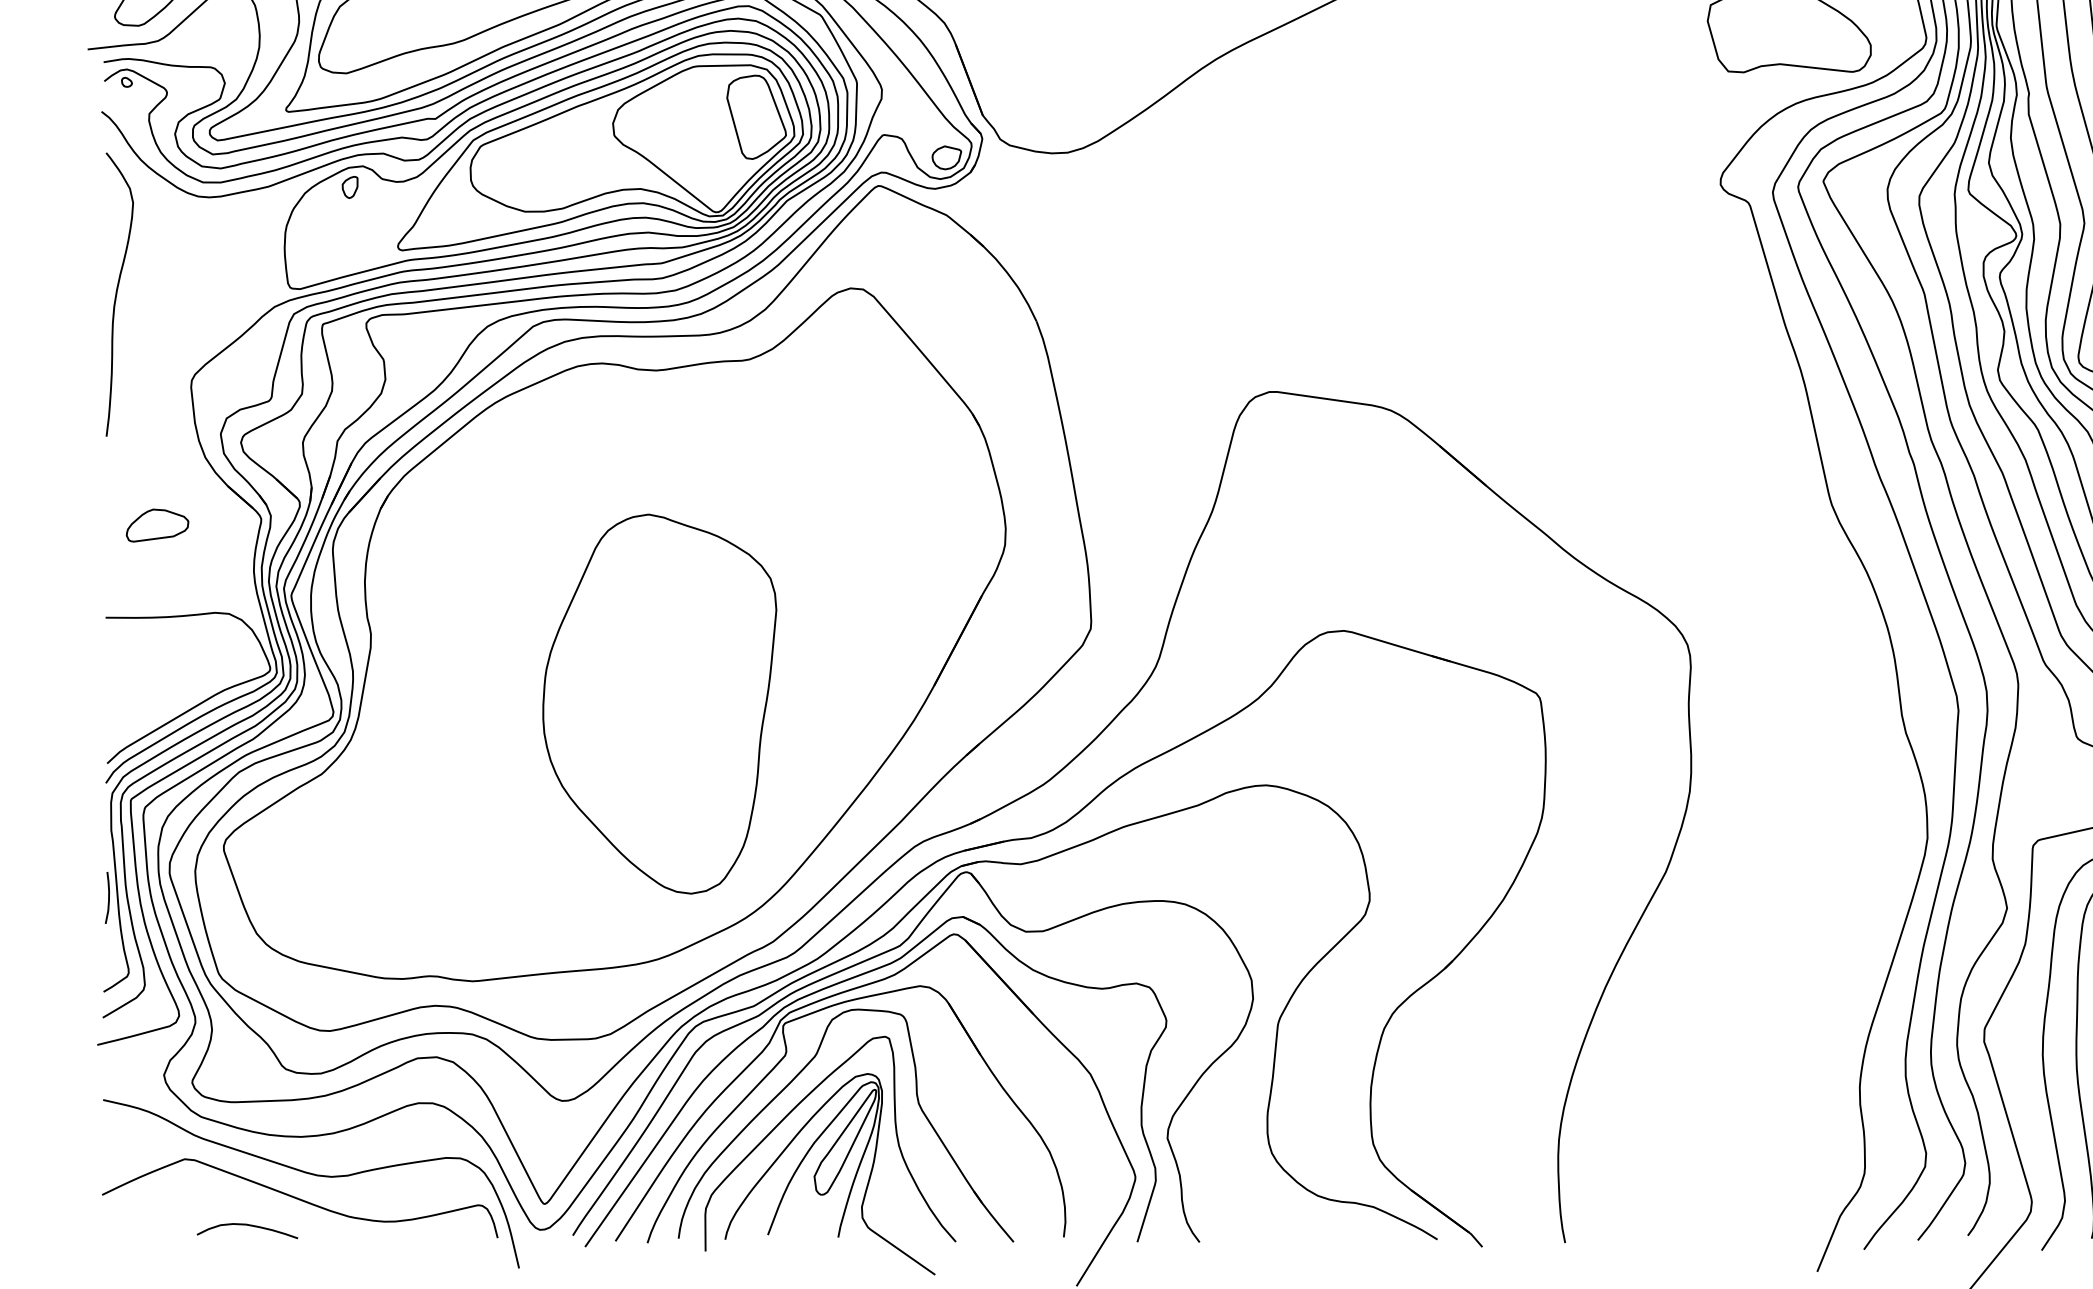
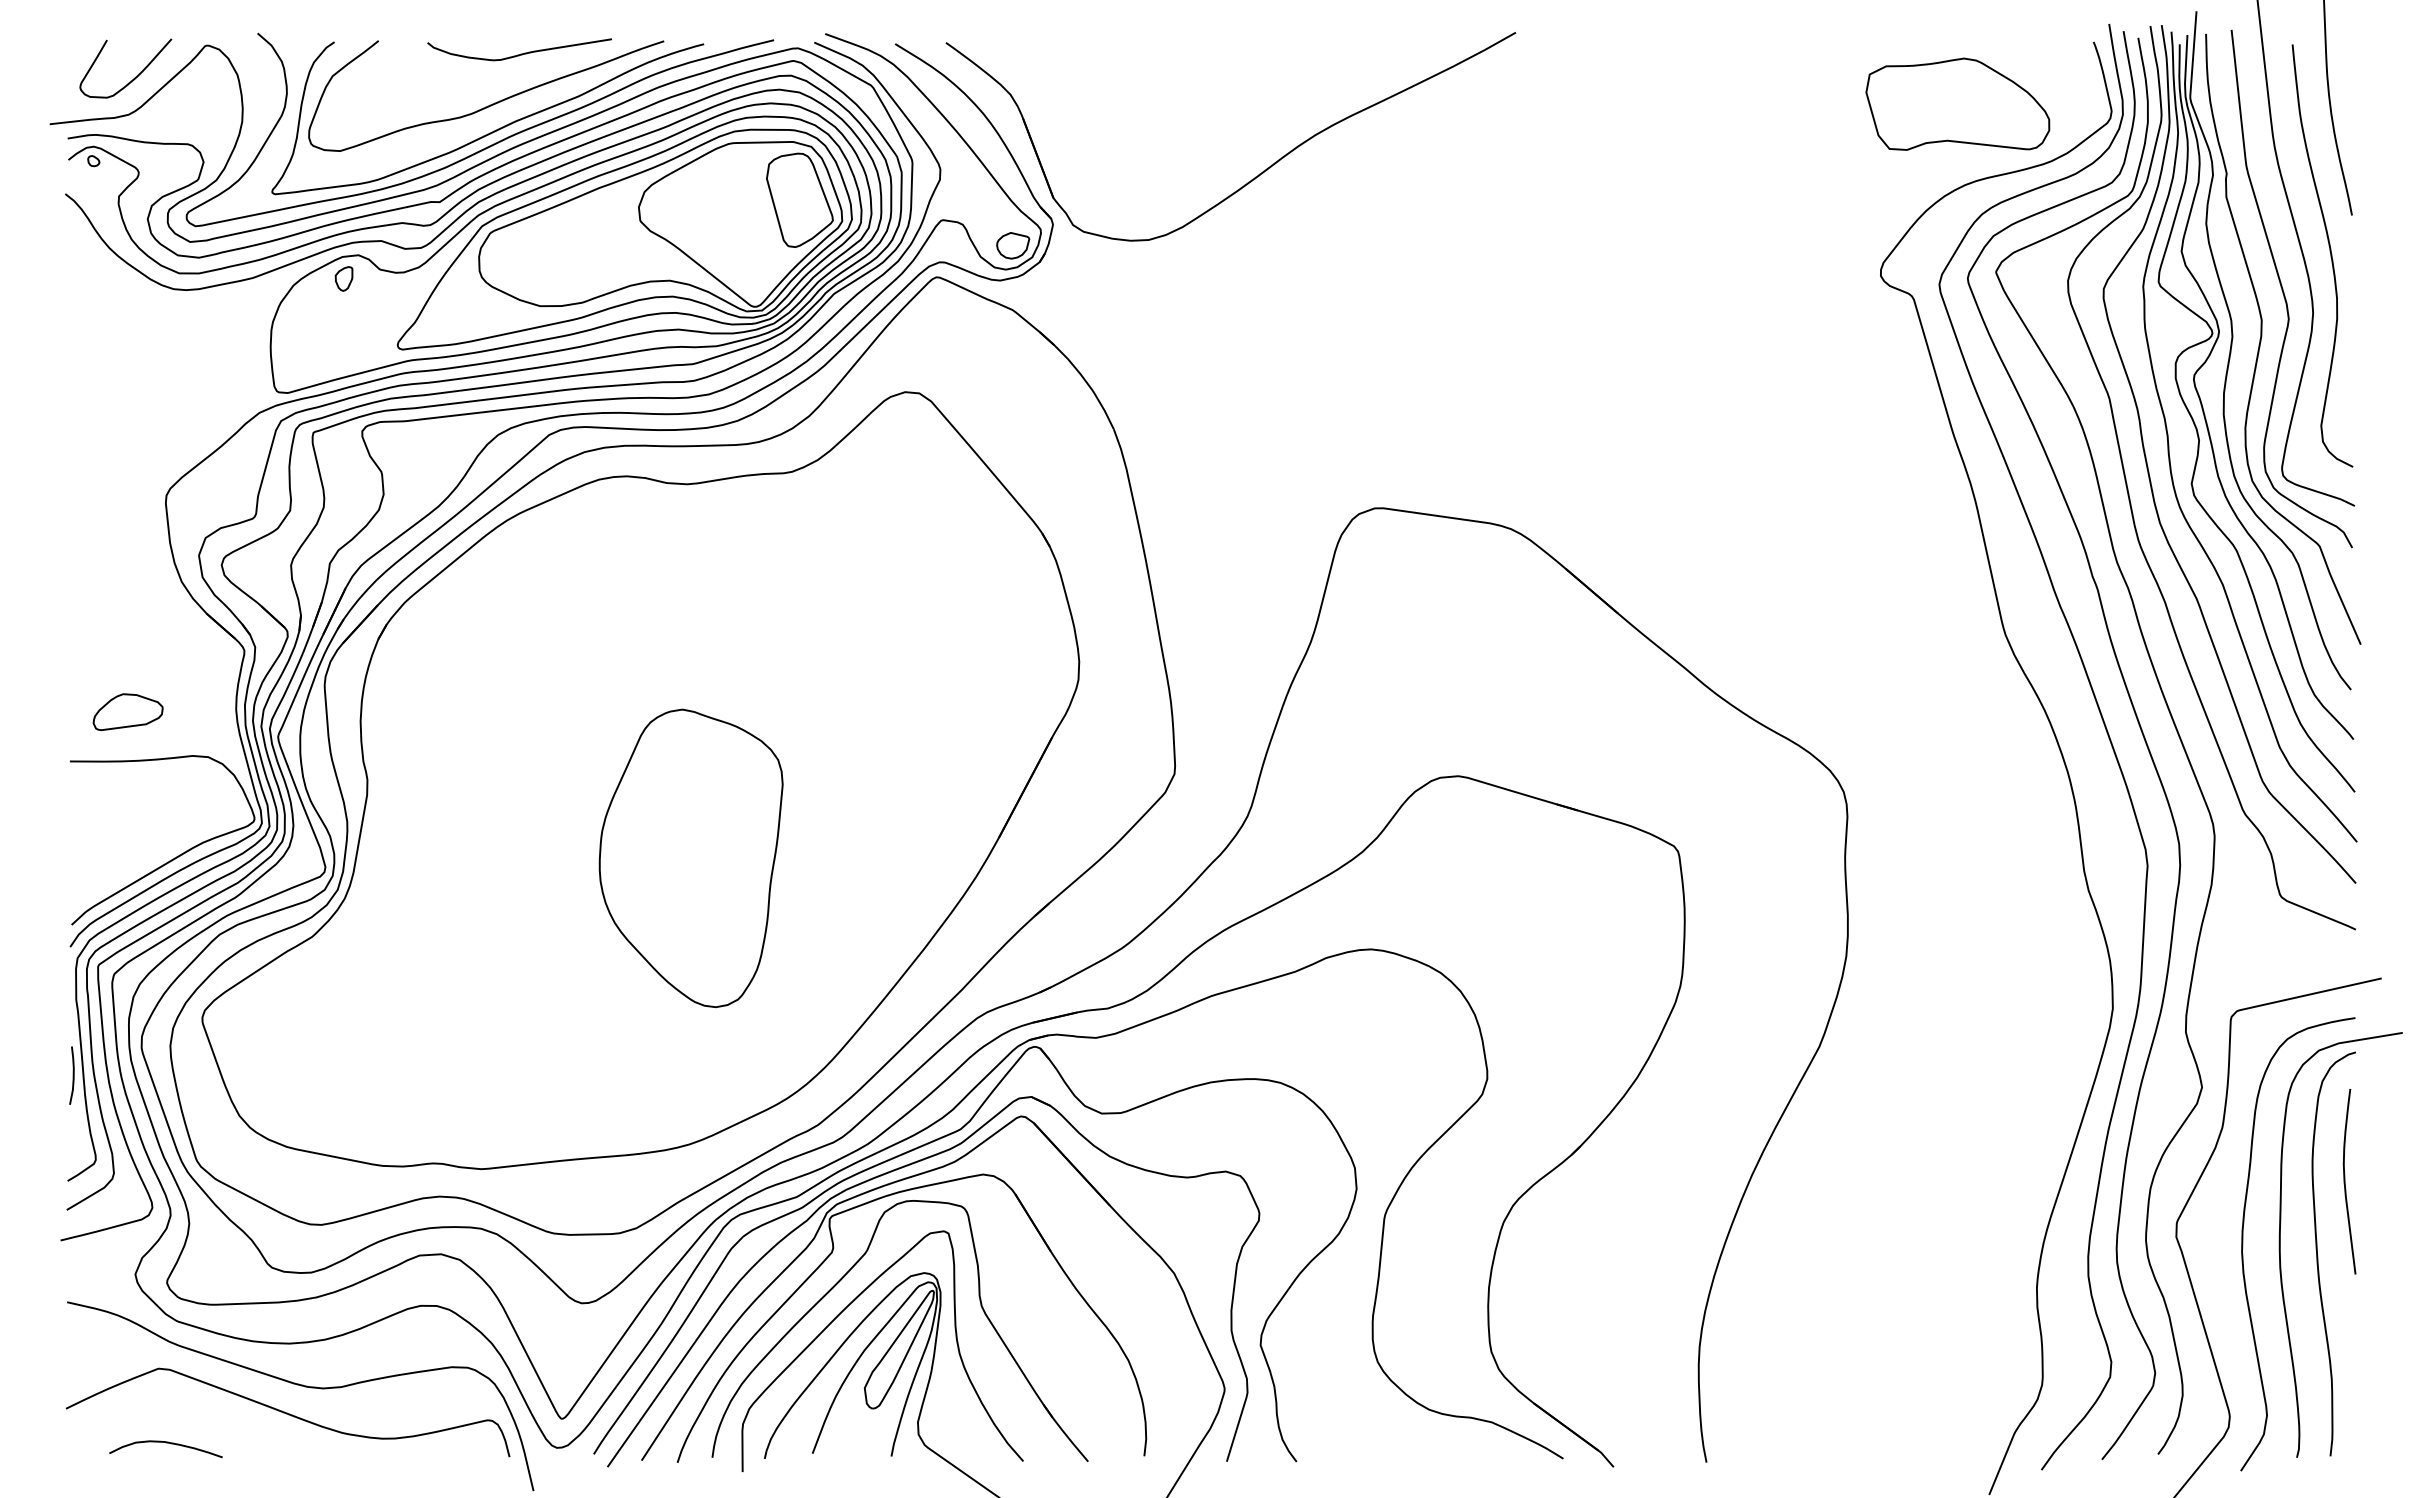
curve: (117, 292) -> (83, 396), removed
part: (157, 525) -> (127, 712), moved
part: (659, 704) -> (690, 858), size x0.7
curve: (247, 1225) -> (165, 1443), moved

